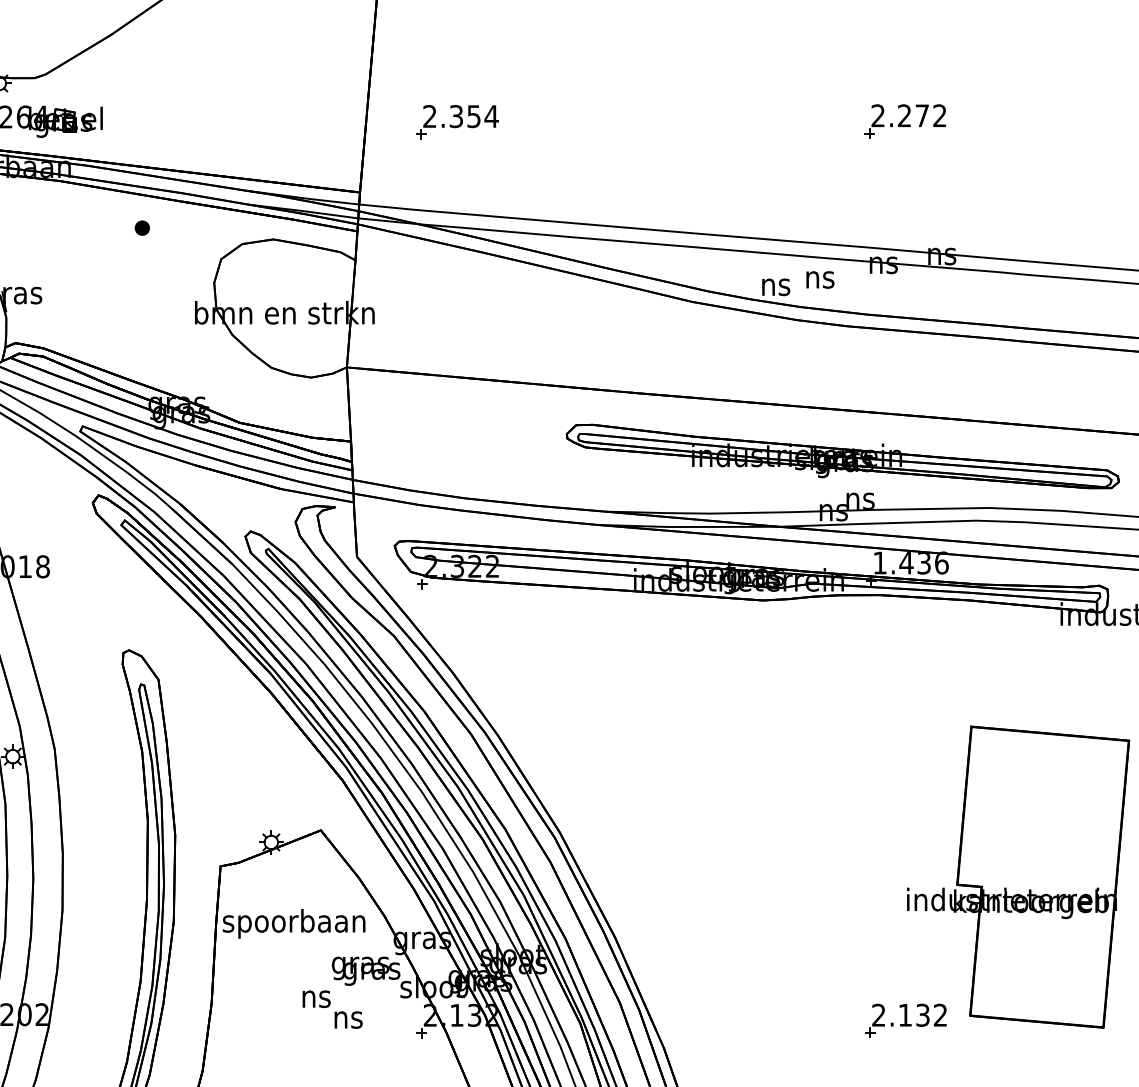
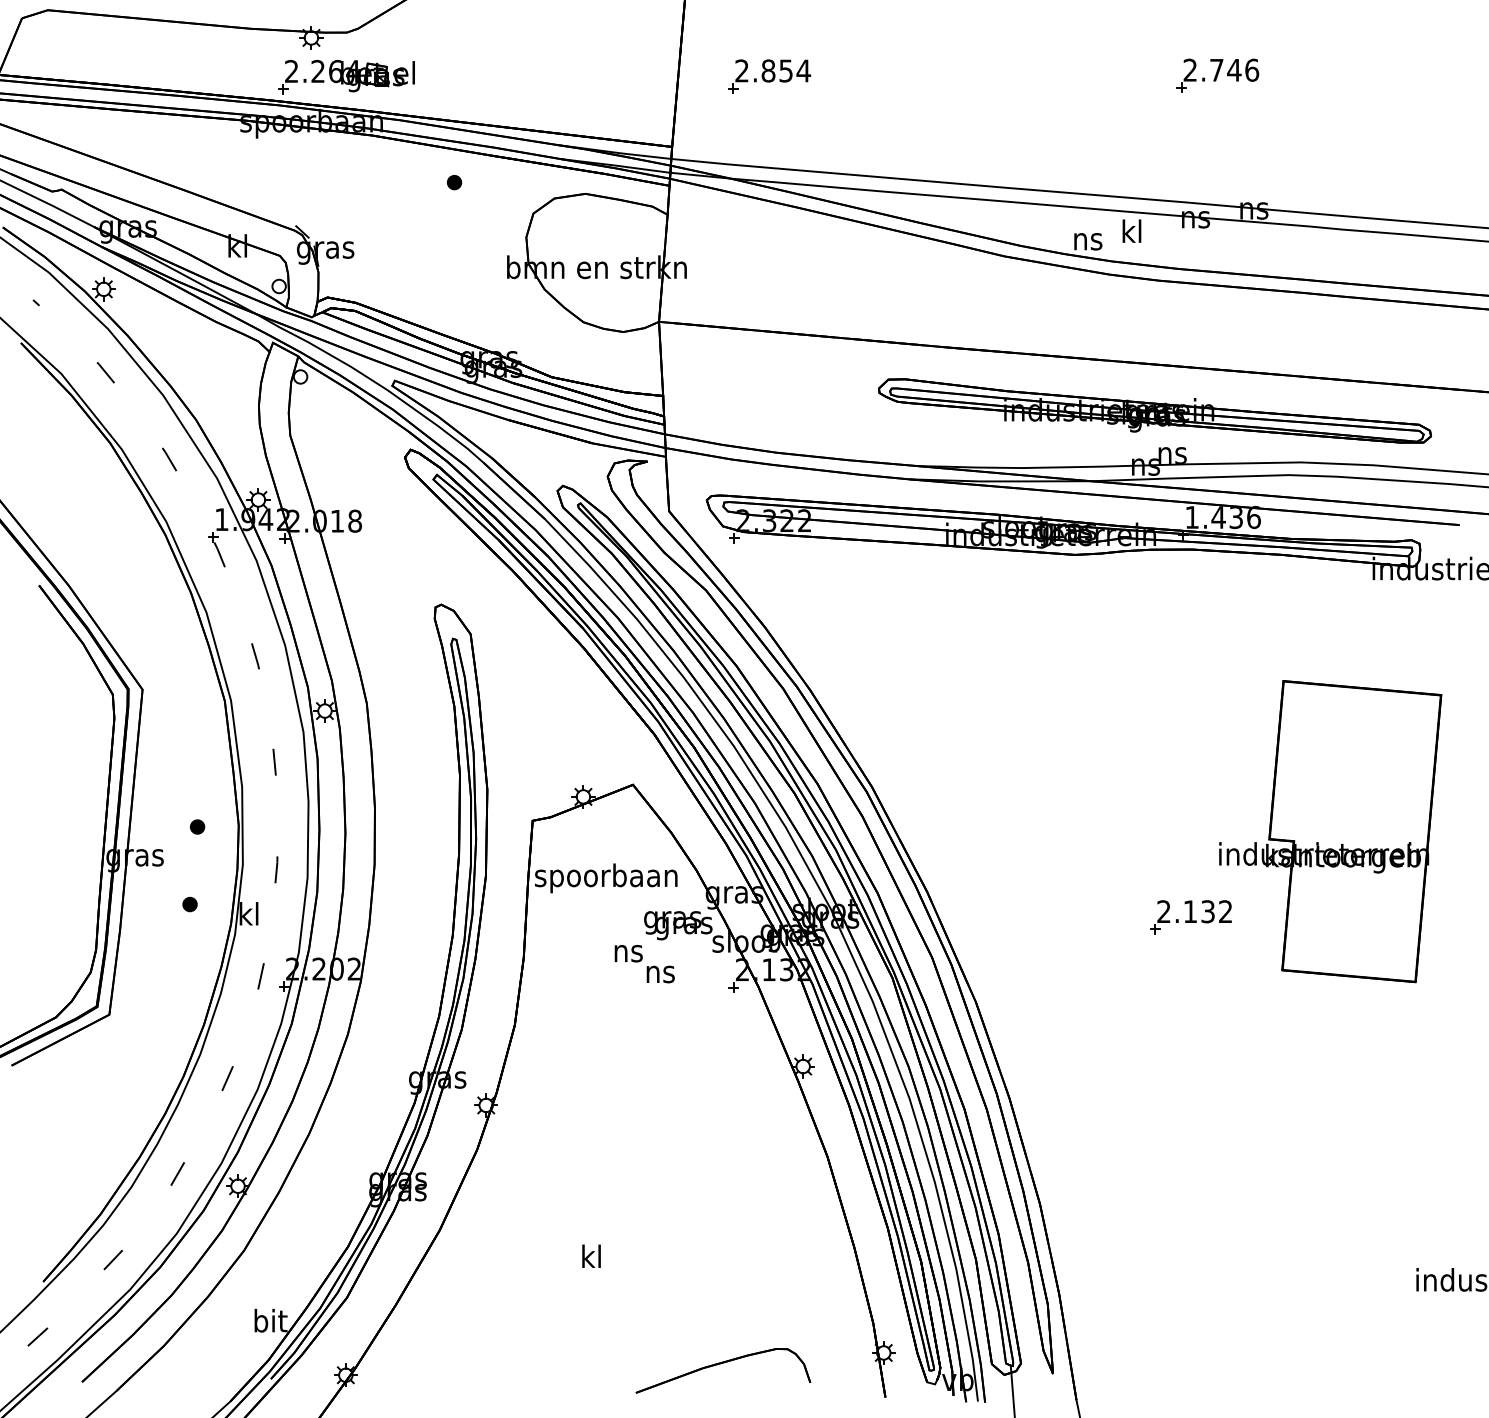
text: (922, 115) -> (1234, 69), 2.272 -> 2.746
text: (456, 116) -> (768, 70), 2.354 -> 2.854
text: (820, 277) -> (1132, 231), ns -> kl
part: (905, 1021) -> (1190, 917), moved

